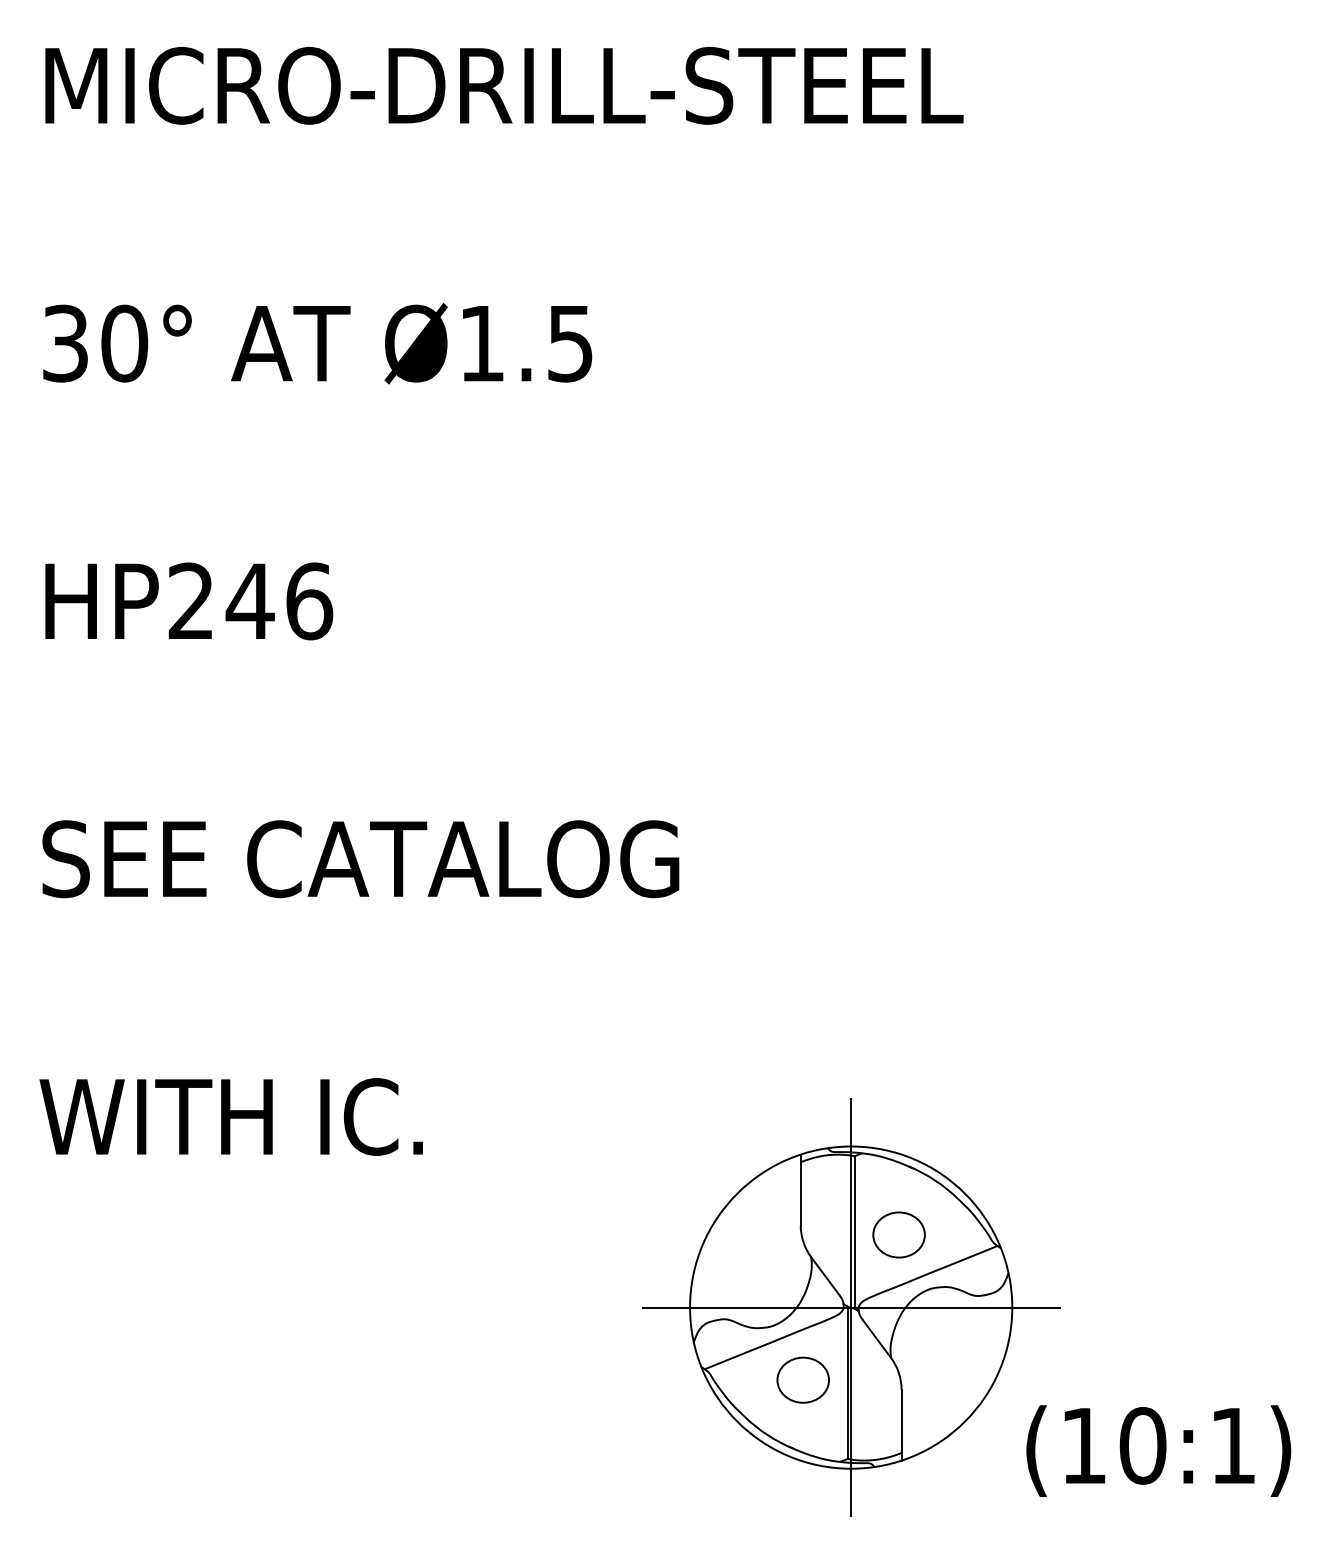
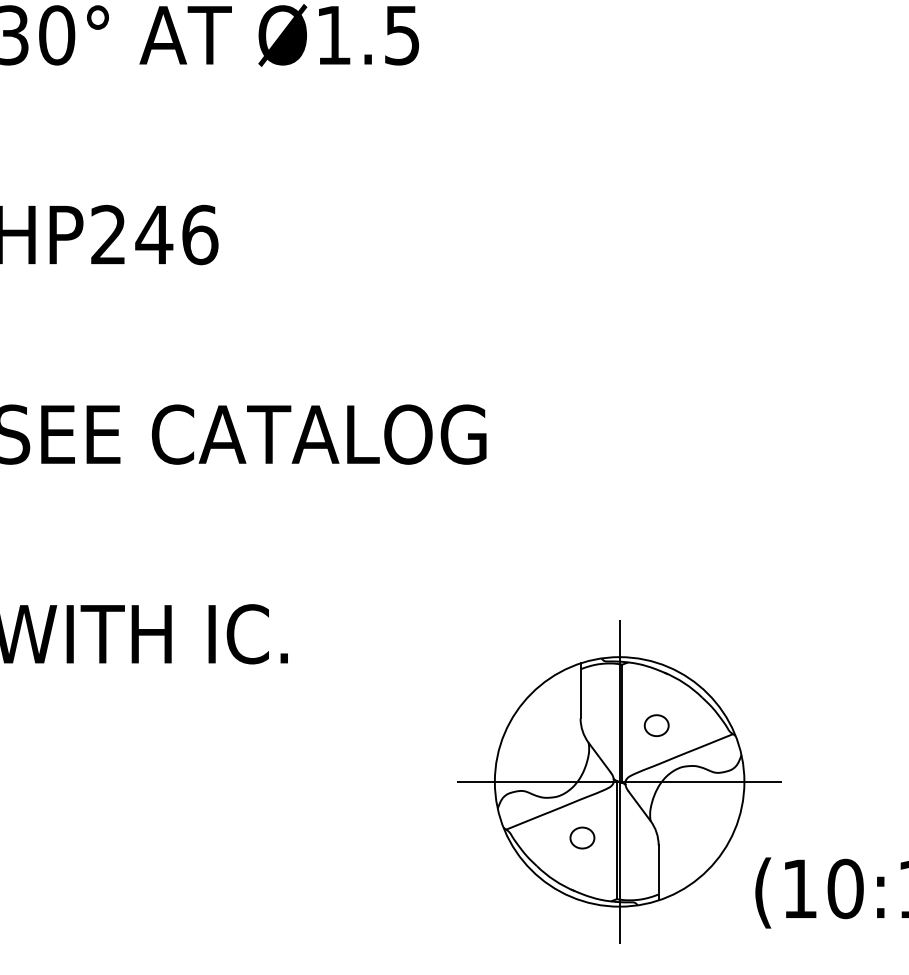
part: (898, 1234) -> (656, 725), size x0.6
part: (802, 1379) -> (581, 837), size x0.6

